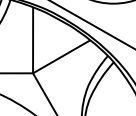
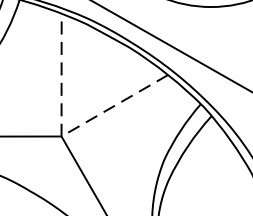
line: (33, 73) -> (62, 136), solid -> dashed

